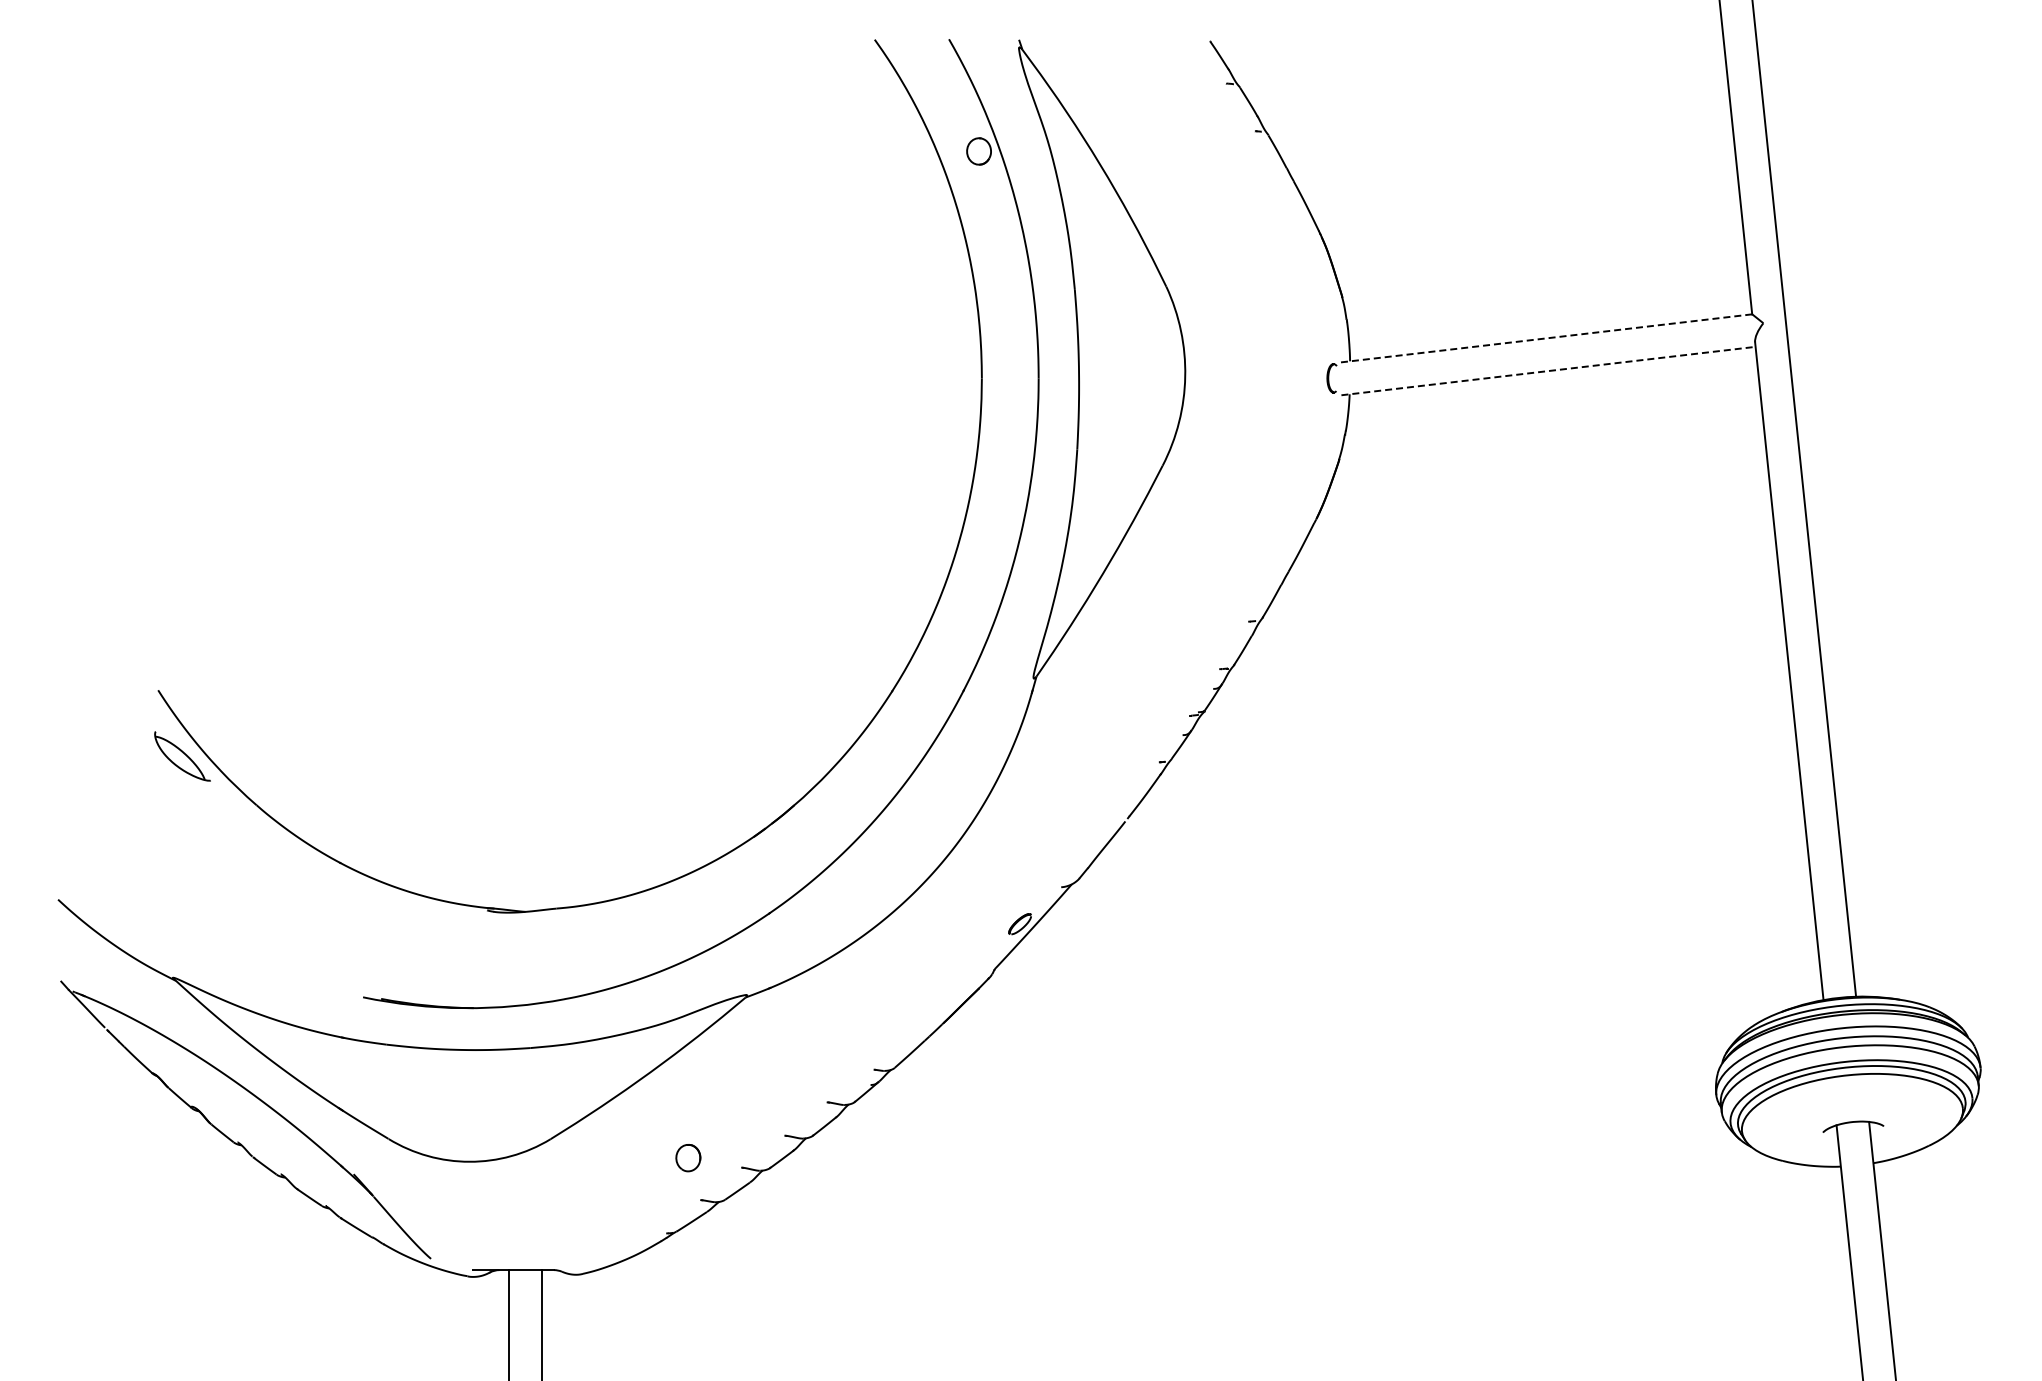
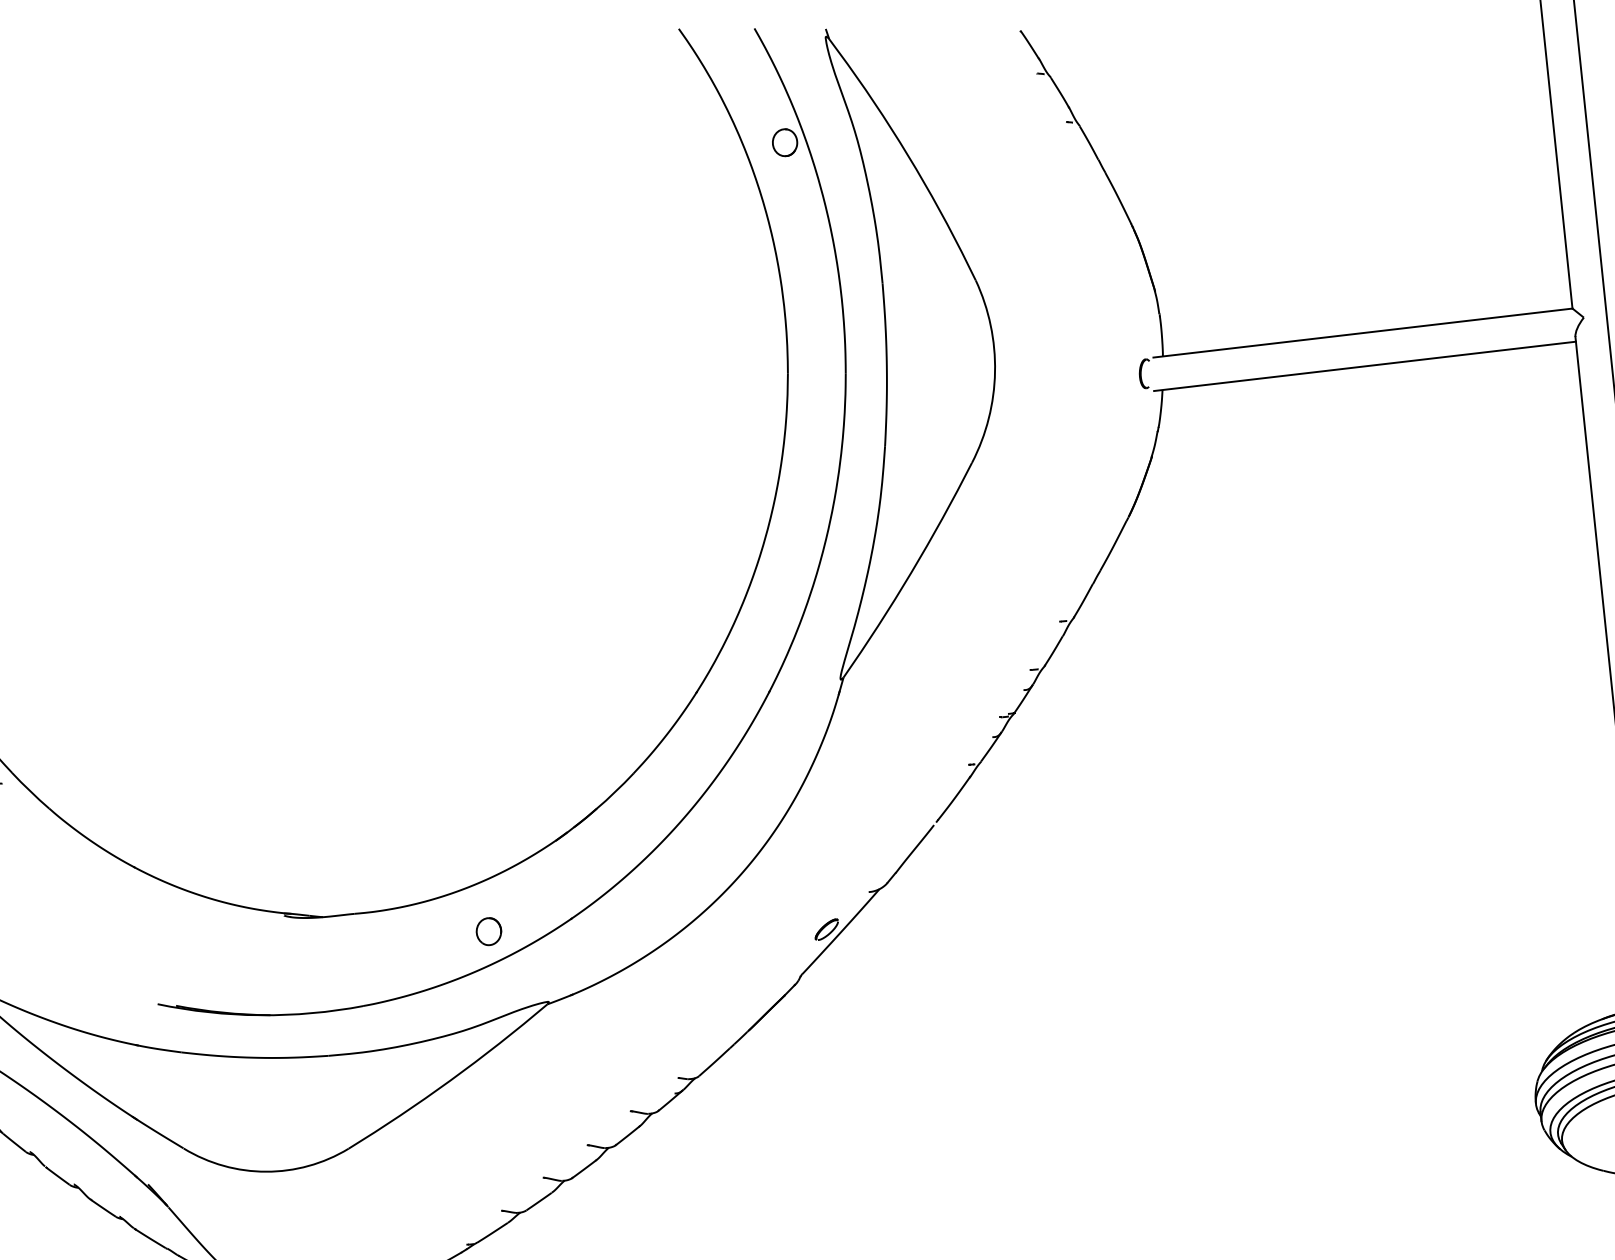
line: (1545, 338) -> (1361, 333), dashed -> solid
line: (1549, 371) -> (1366, 366), dashed -> solid
part: (688, 1158) -> (489, 932), moved

